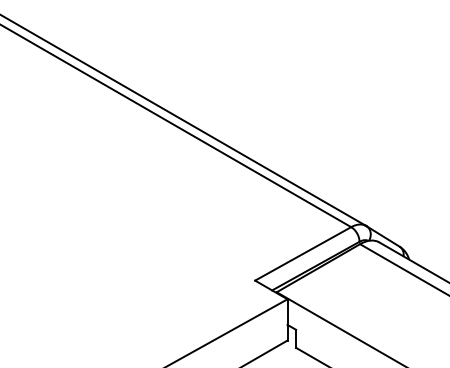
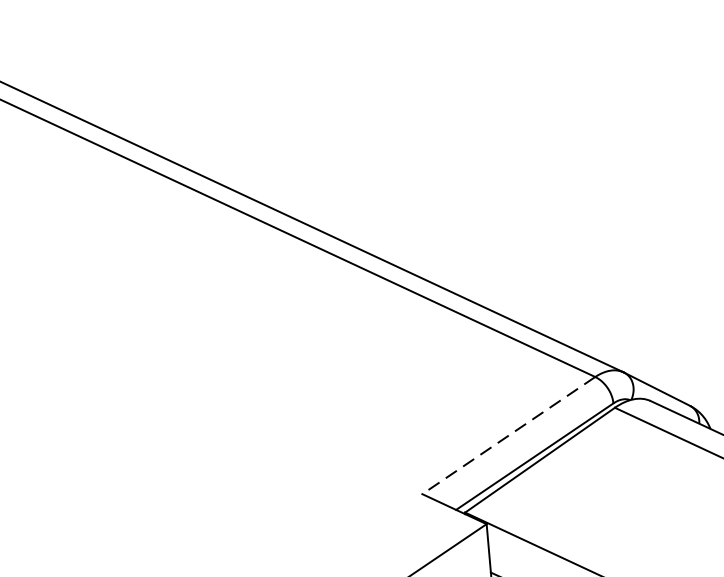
line: (303, 253) -> (509, 434), solid -> dashed

